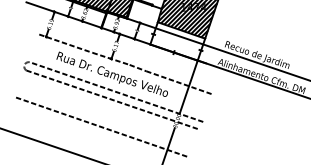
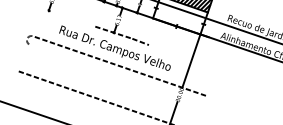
line: (65, 43) -> (68, 17), removed
line: (179, 82) -> (182, 56), removed
line: (113, 99) -> (116, 73), removed

